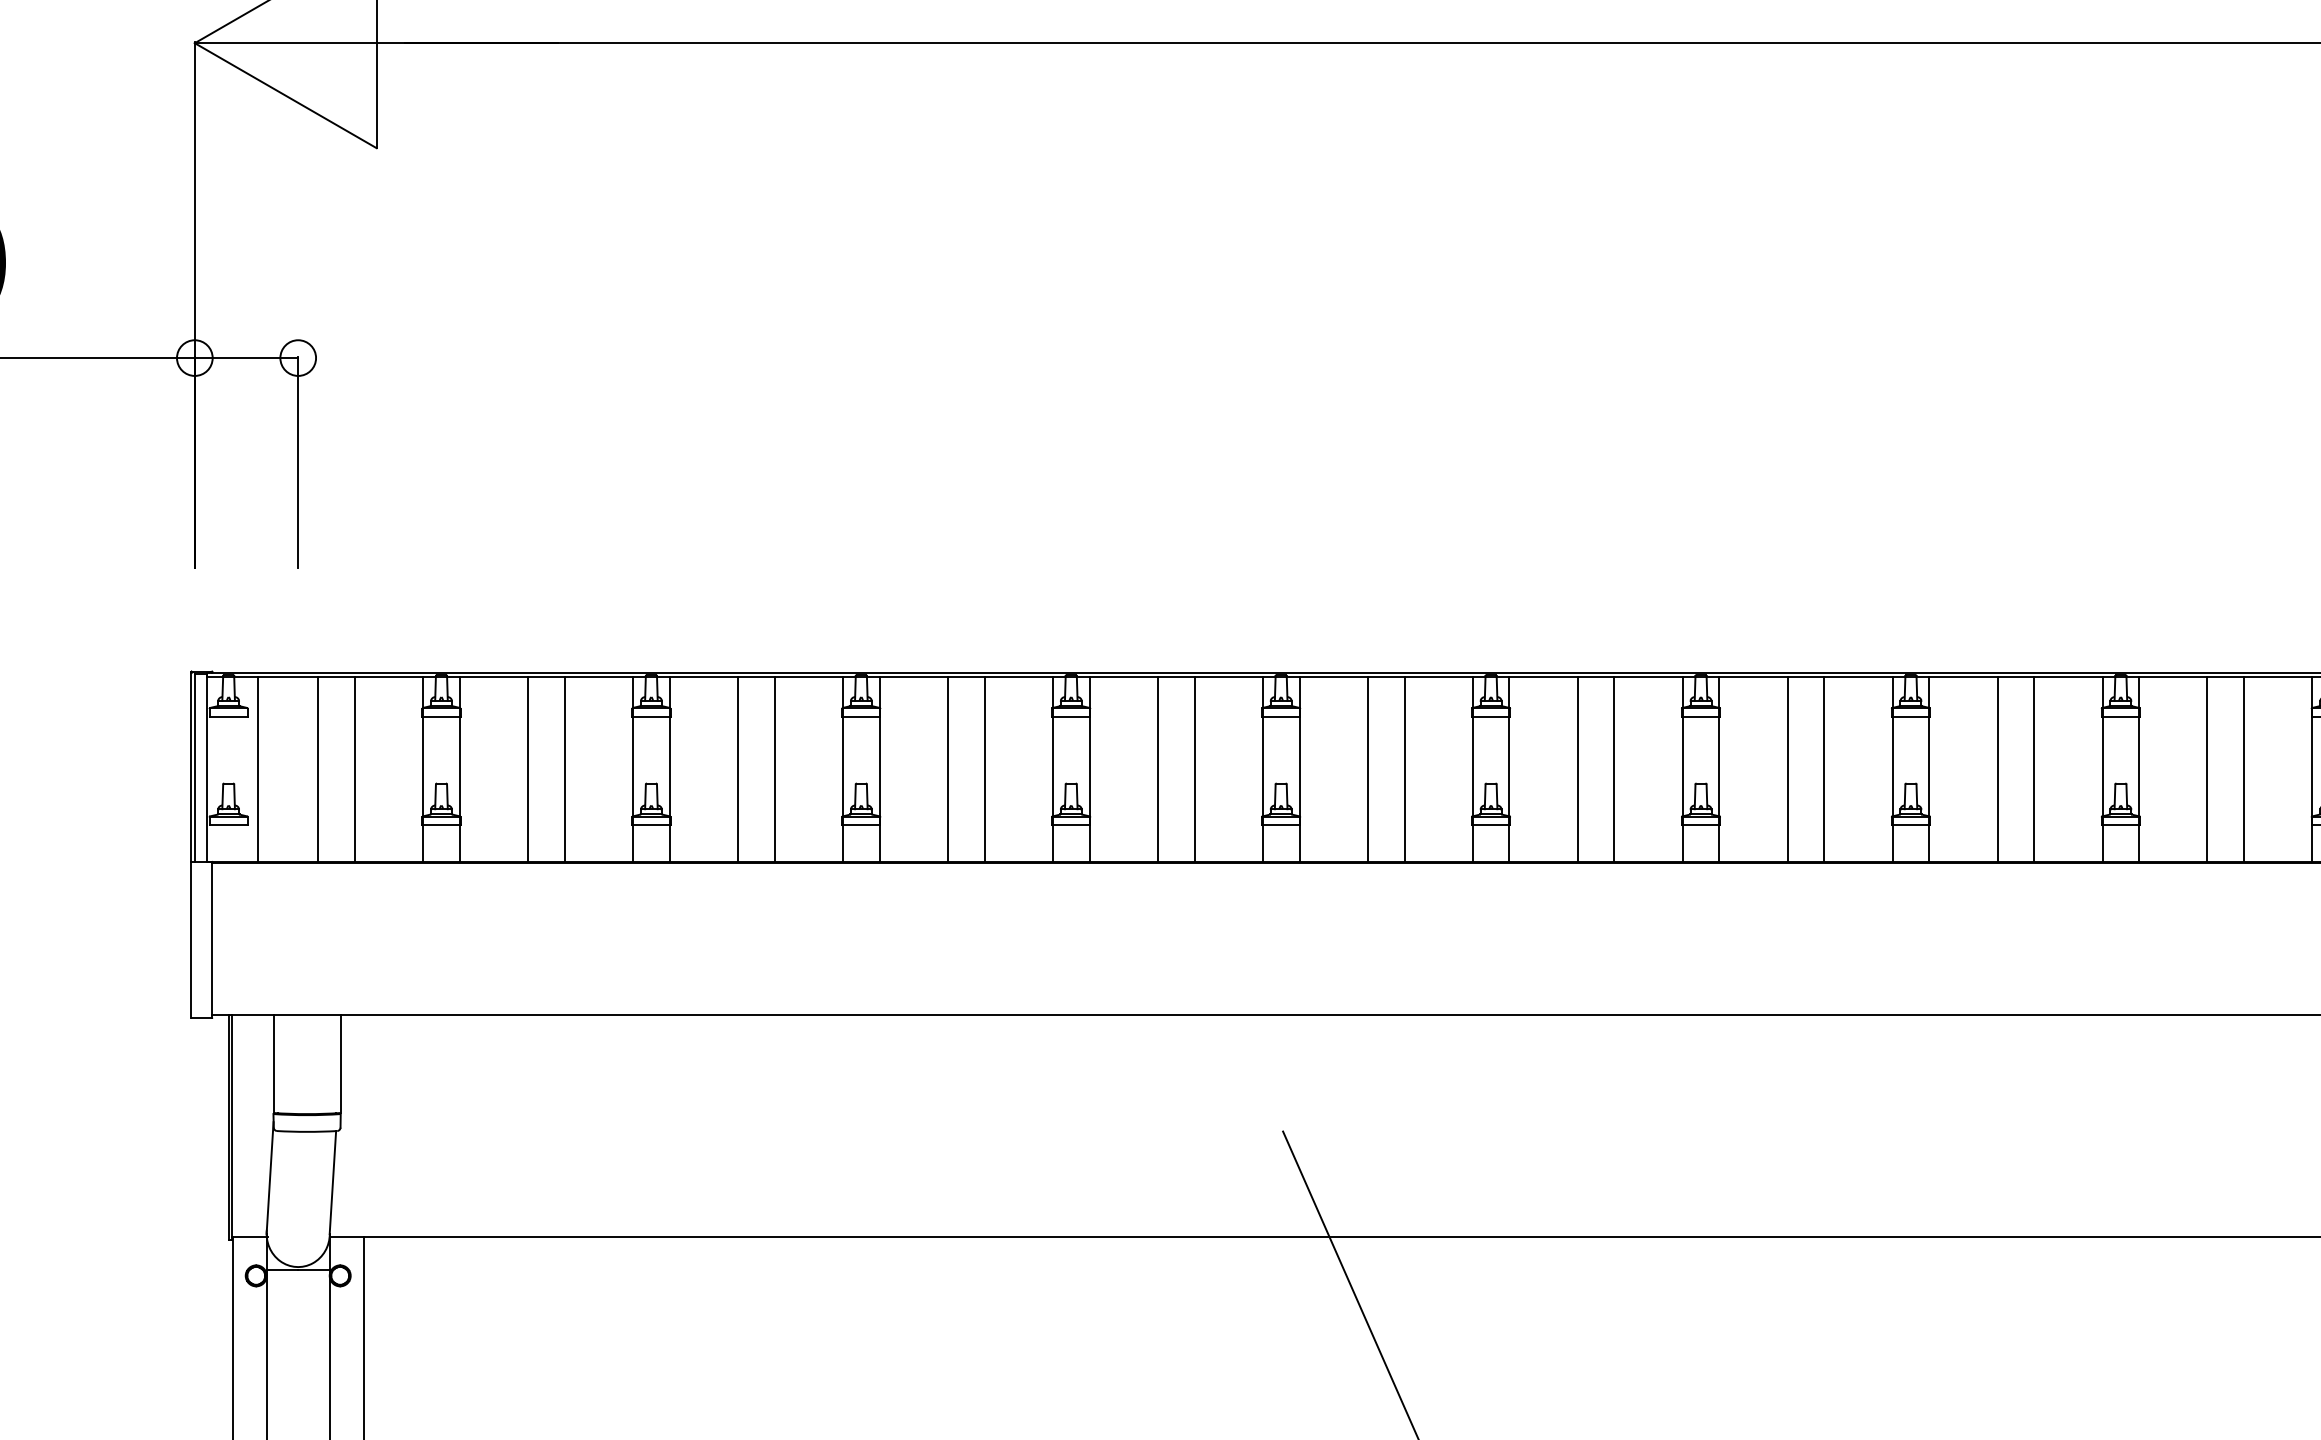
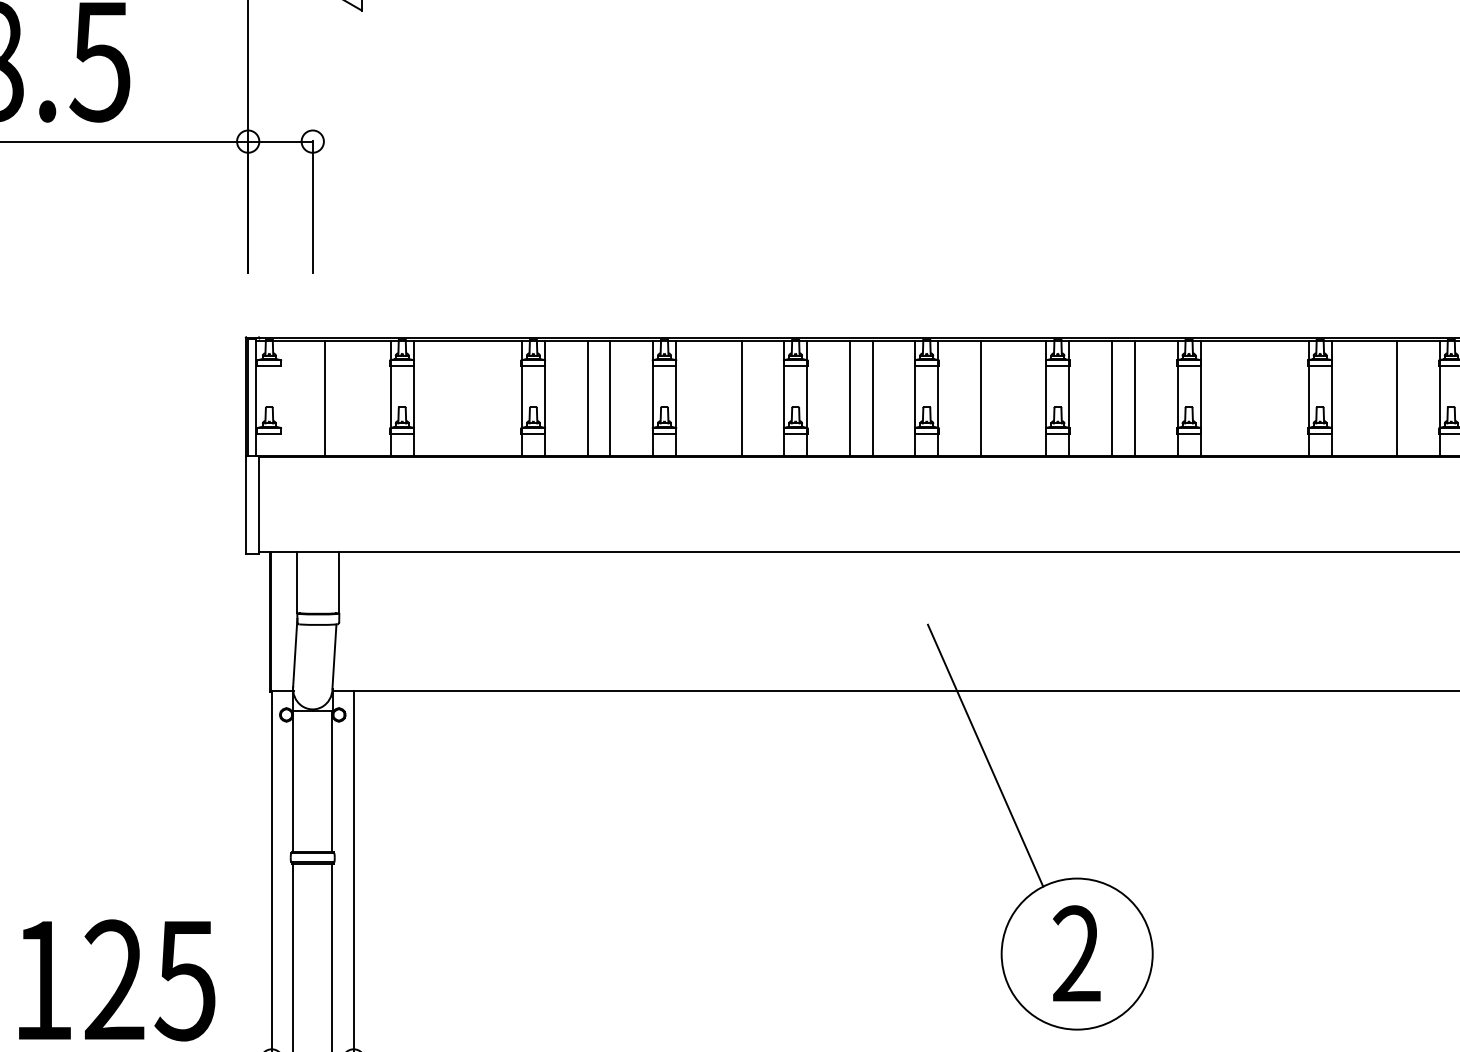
line: (257, 769) -> (287, 398), removed
line: (355, 769) -> (348, 398), removed
line: (528, 769) -> (456, 398), removed
line: (565, 769) -> (479, 398), removed
line: (947, 769) -> (718, 398), removed
line: (1403, 769) -> (1003, 398), removed
line: (1788, 769) -> (1243, 398), removed
line: (1825, 769) -> (1266, 398), removed
line: (1997, 769) -> (1374, 398), removed

